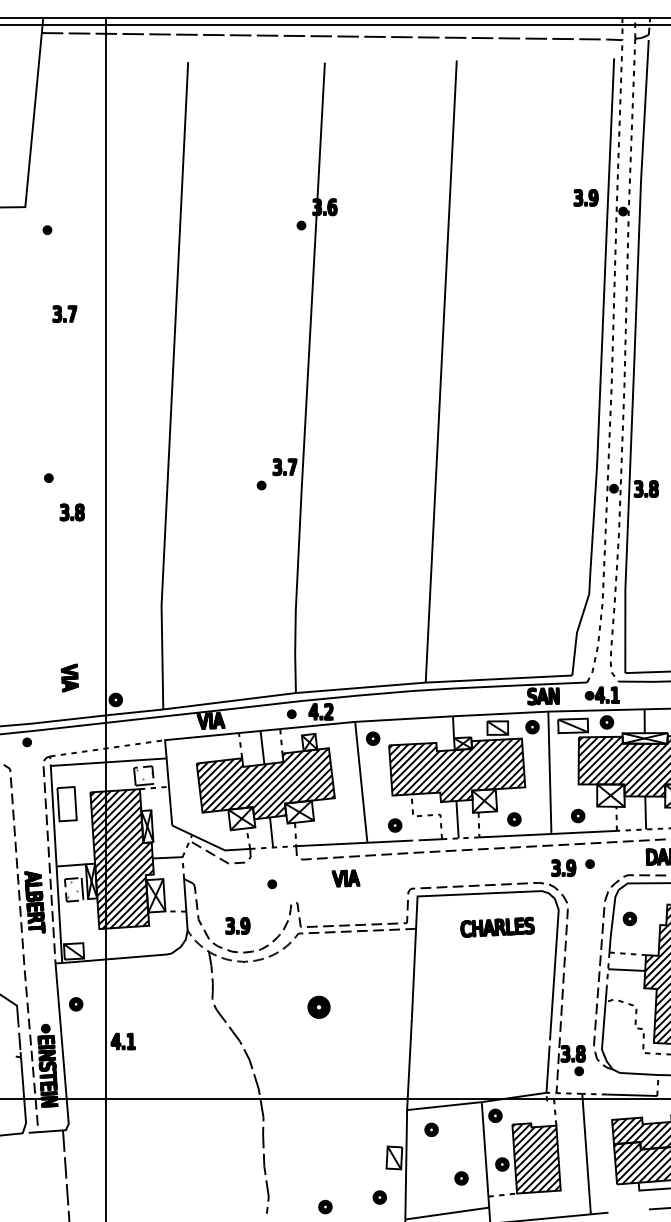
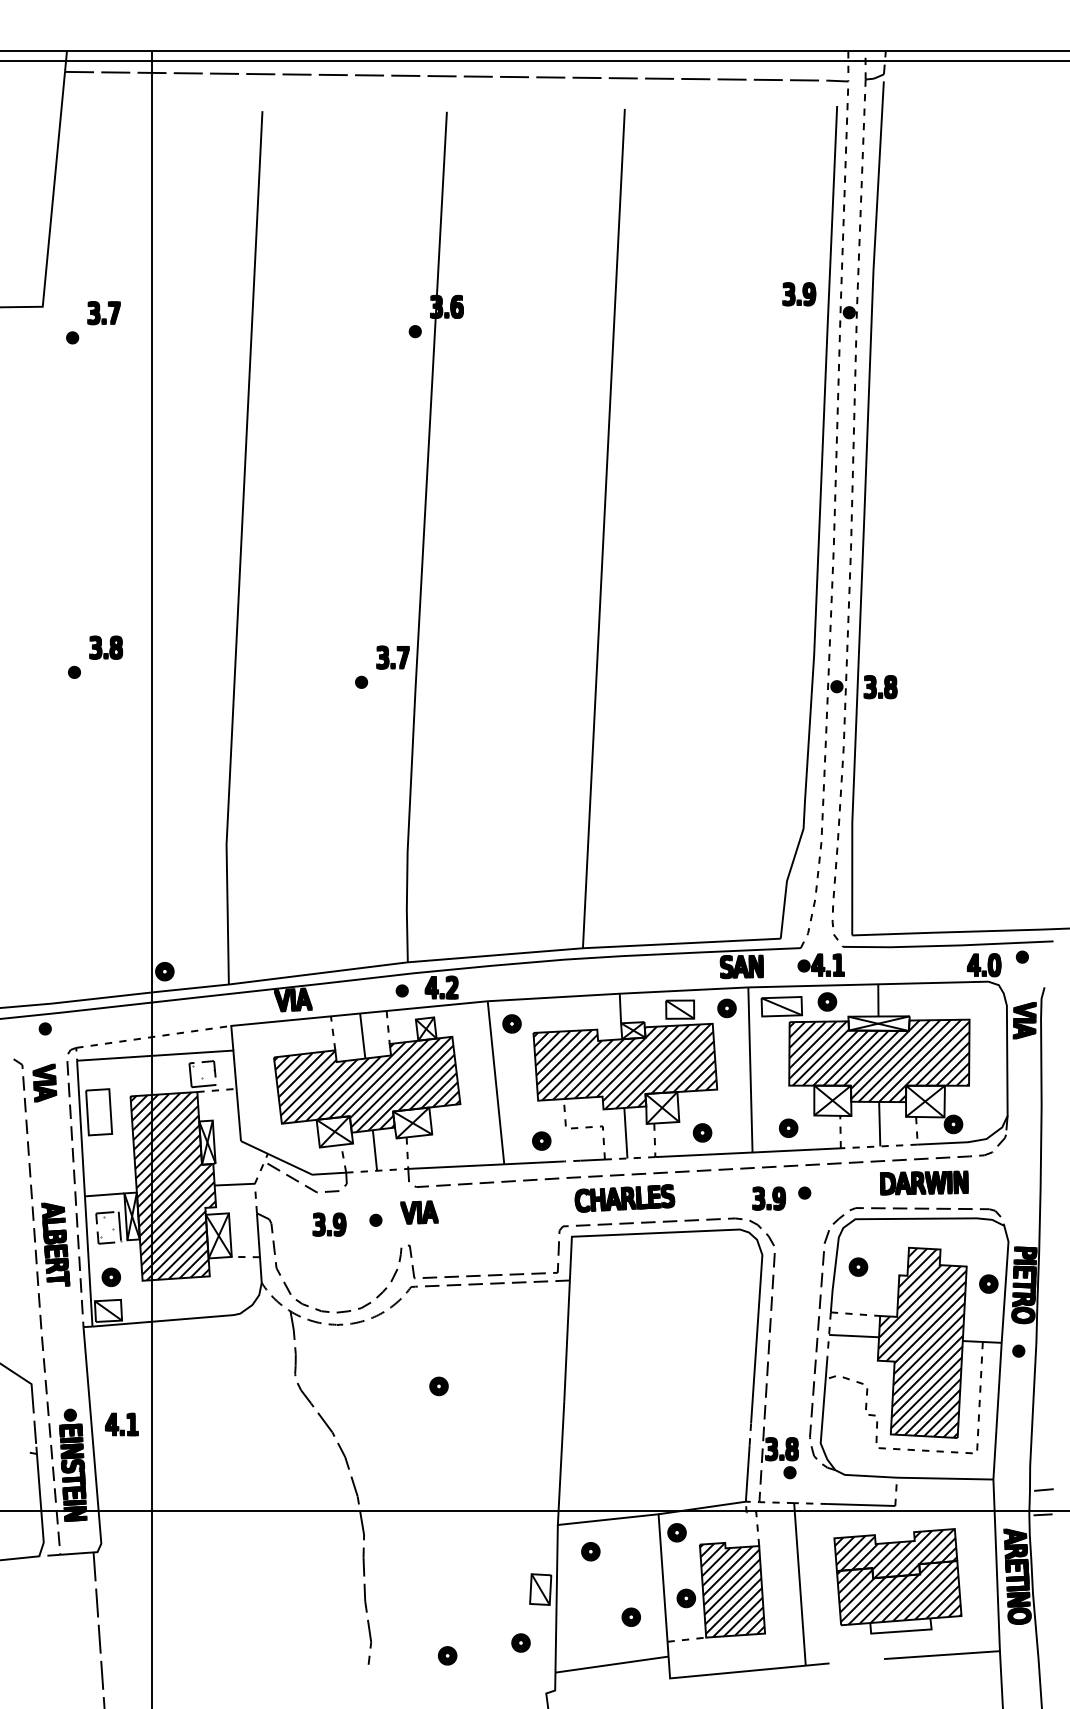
text: (64, 314) -> (103, 313), moved
text: (71, 512) -> (105, 647), moved
text: (69, 677) -> (44, 1082), moved
text: (346, 878) -> (419, 1212), moved
text: (237, 925) -> (329, 1224), moved
text: (497, 927) -> (624, 1198), moved
part: (76, 1004) -> (111, 1277), moved
part: (318, 1007) -> (438, 1386), size x0.62
text: (122, 1041) -> (121, 1424), moved

